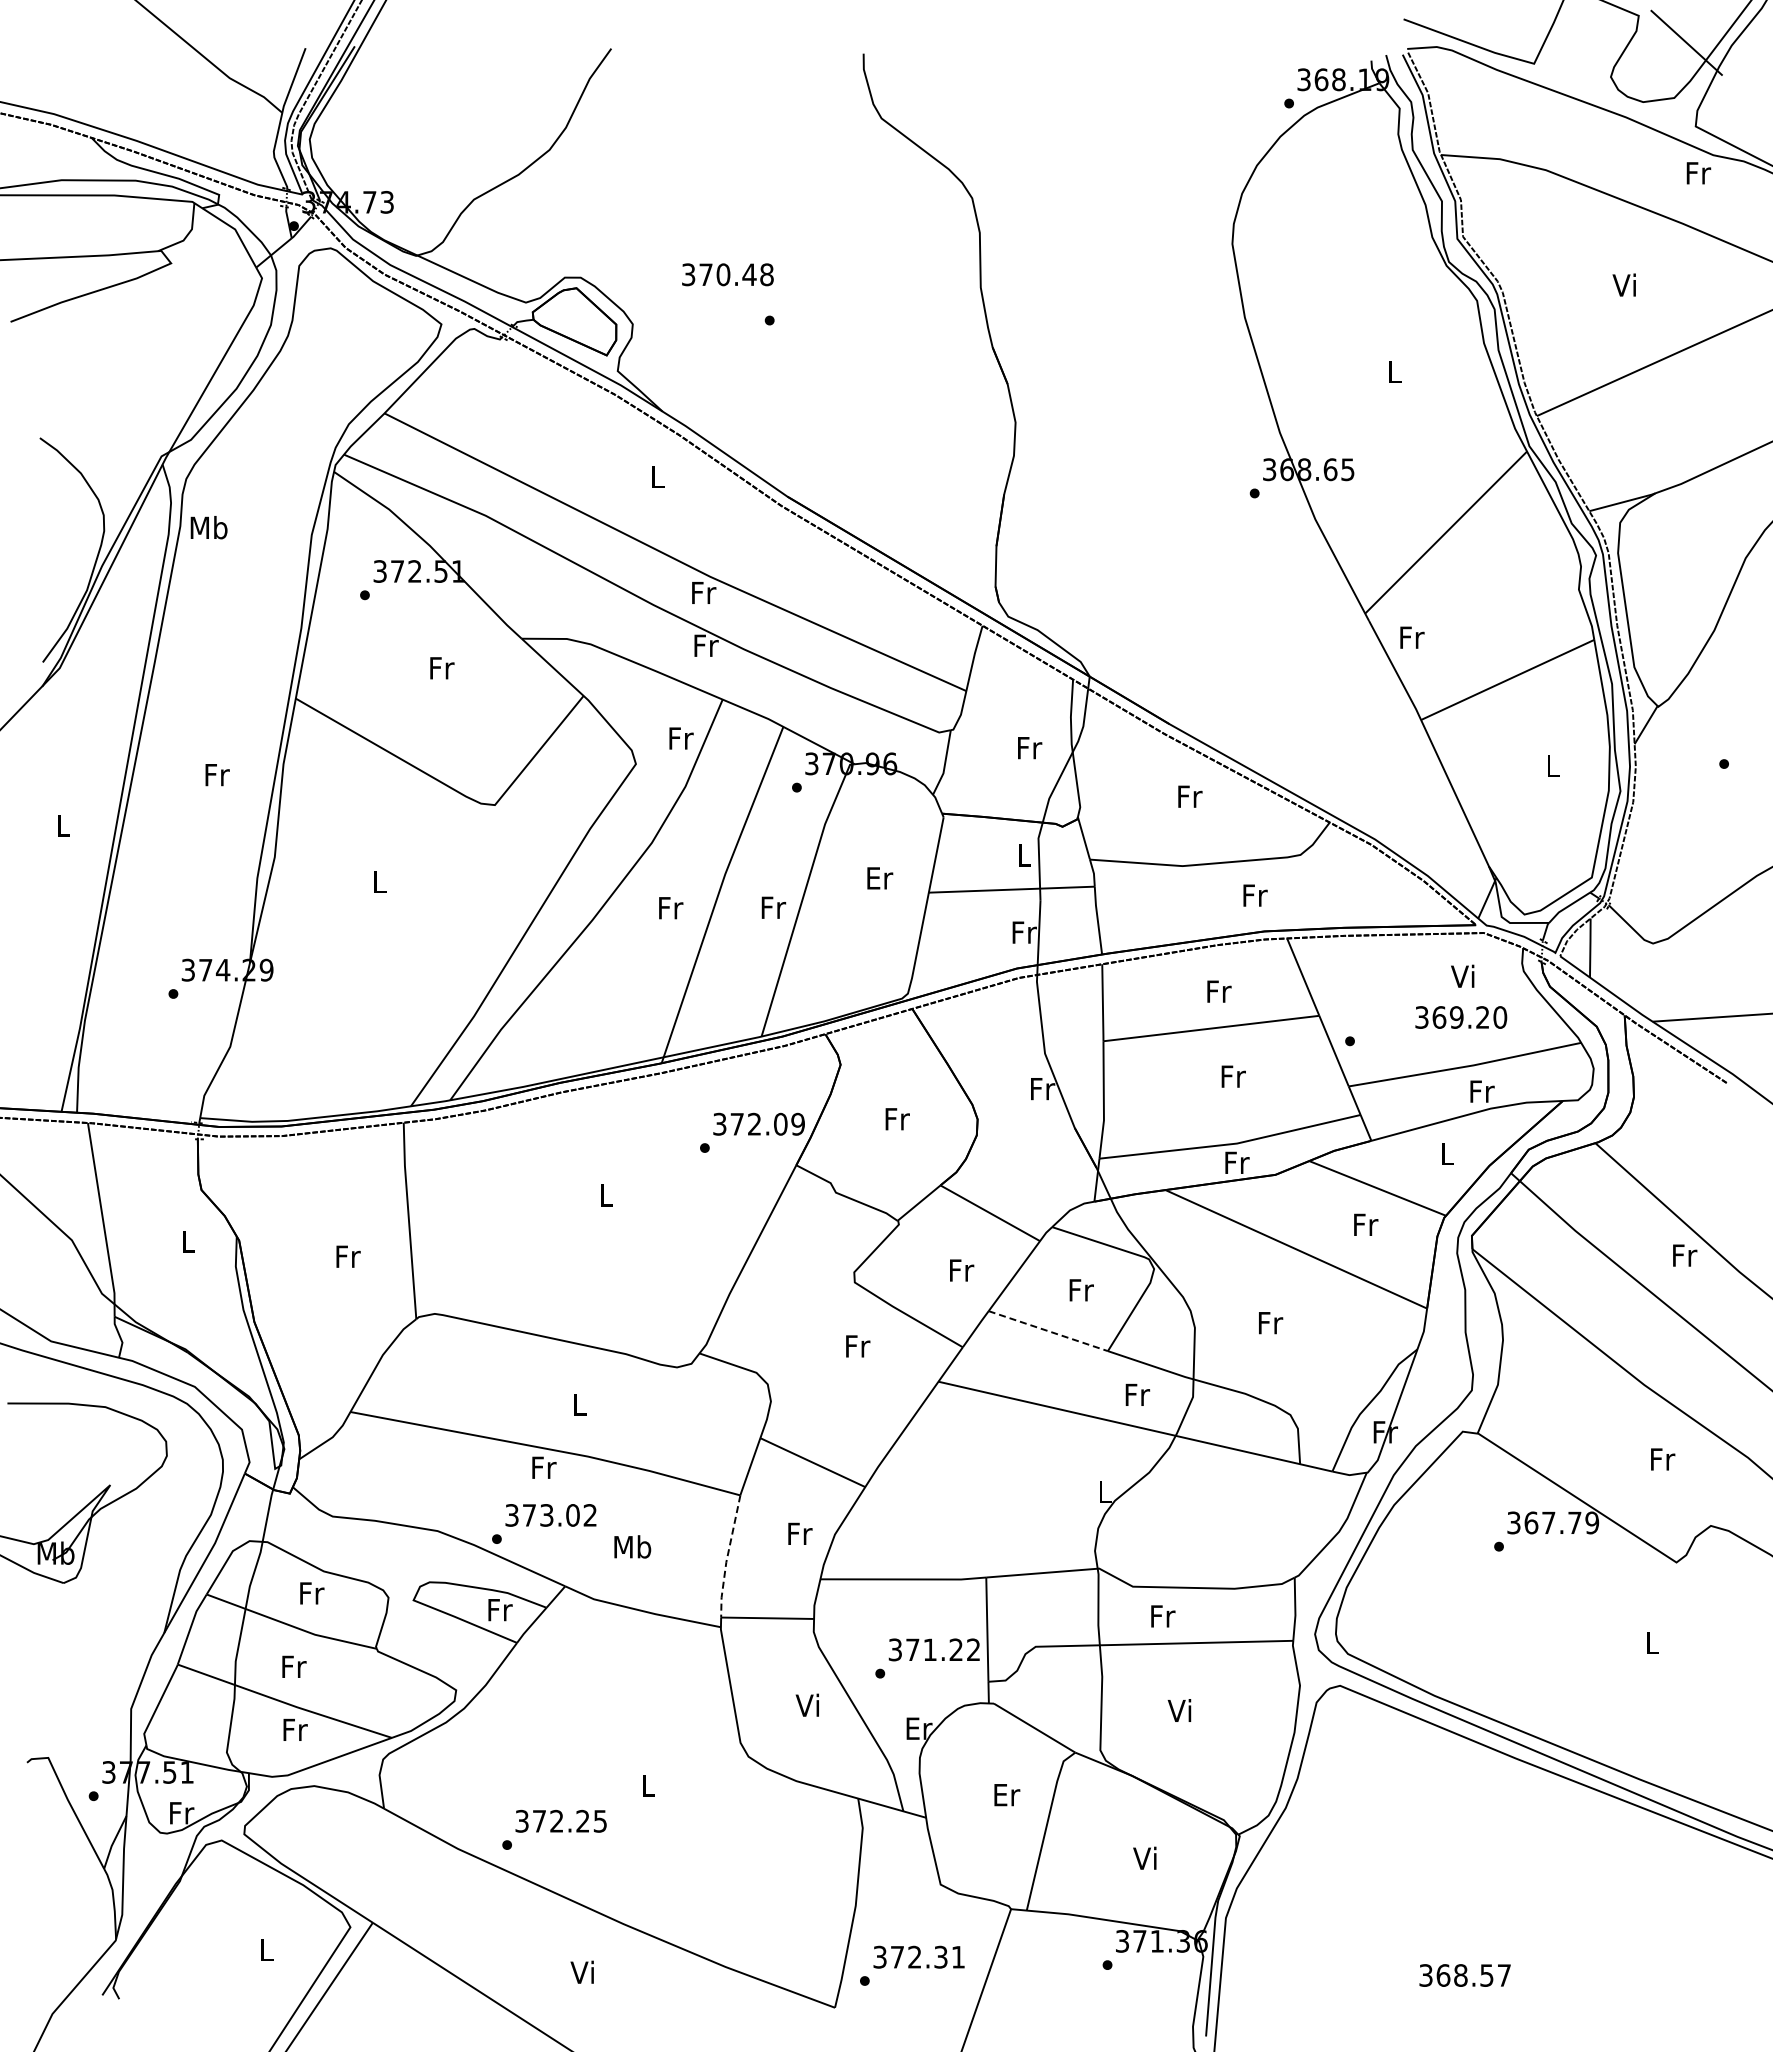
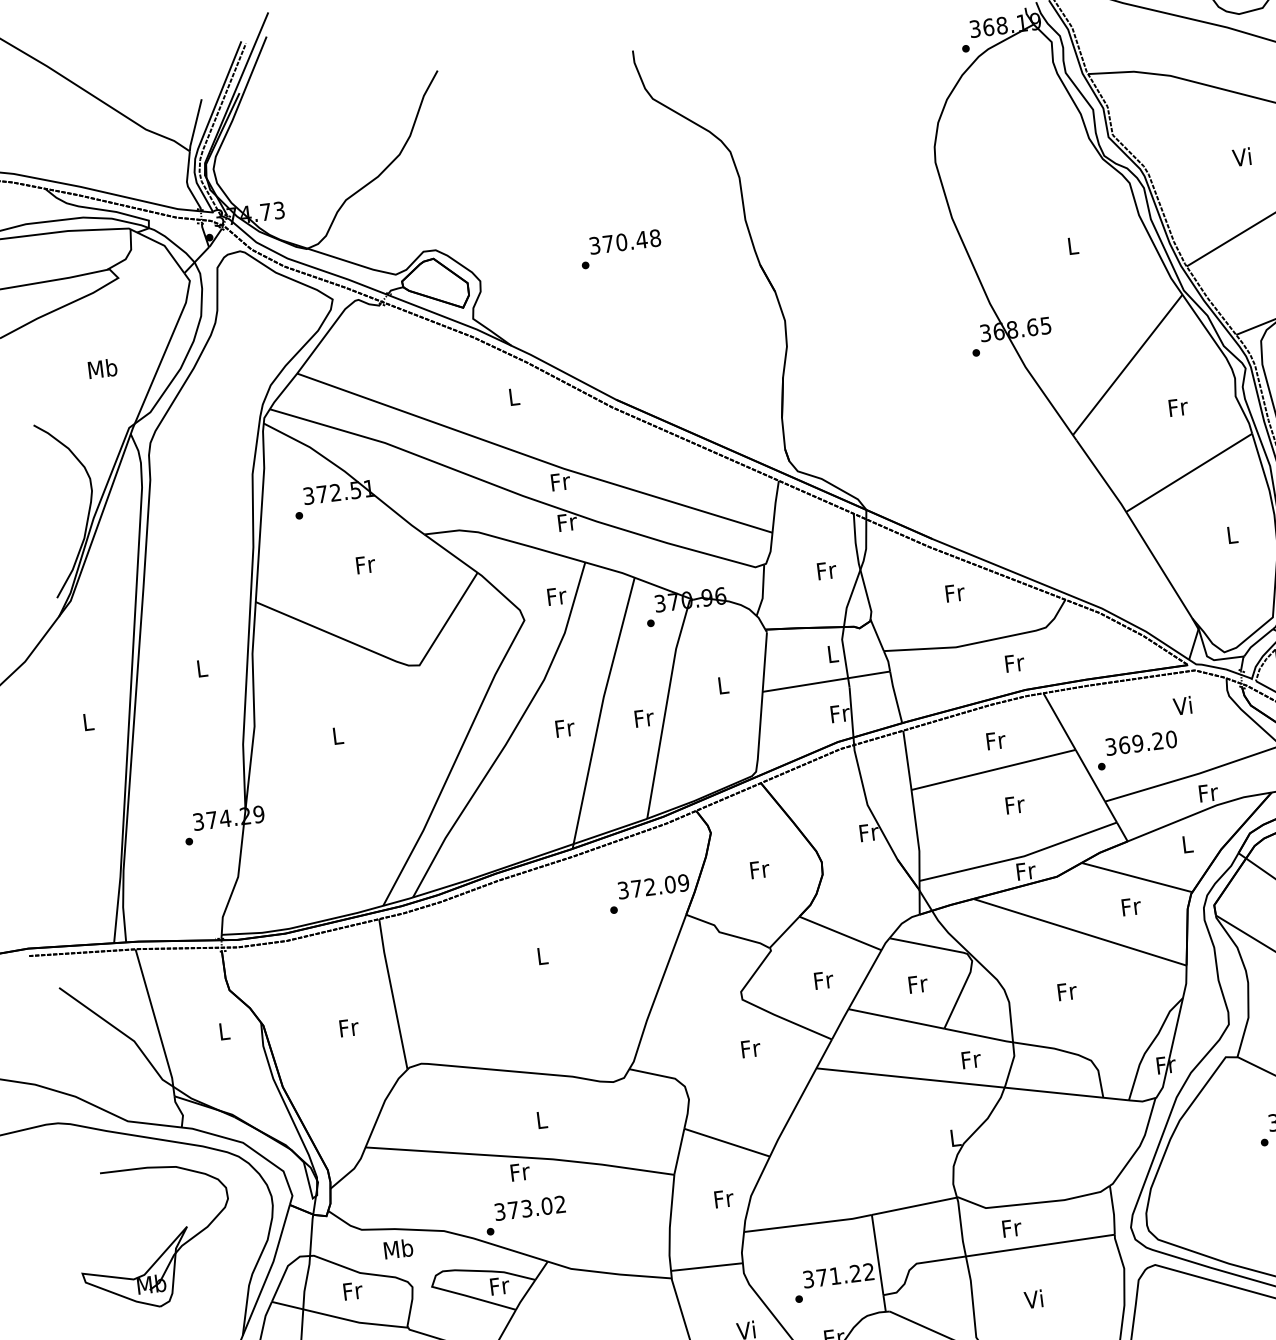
text: (727, 274) -> (624, 241), moved
text: (208, 527) -> (102, 368), moved
text: (1412, 637) -> (1178, 407), moved
text: (217, 775) -> (202, 668), Fr -> L
text: (880, 878) -> (724, 685), Er -> L
text: (1461, 1017) -> (1141, 743), moved
line: (1048, 1331) -> (896, 1019), dashed -> solid
text: (632, 1546) -> (398, 1248), moved
line: (727, 1557) -> (670, 1224), dashed -> solid

